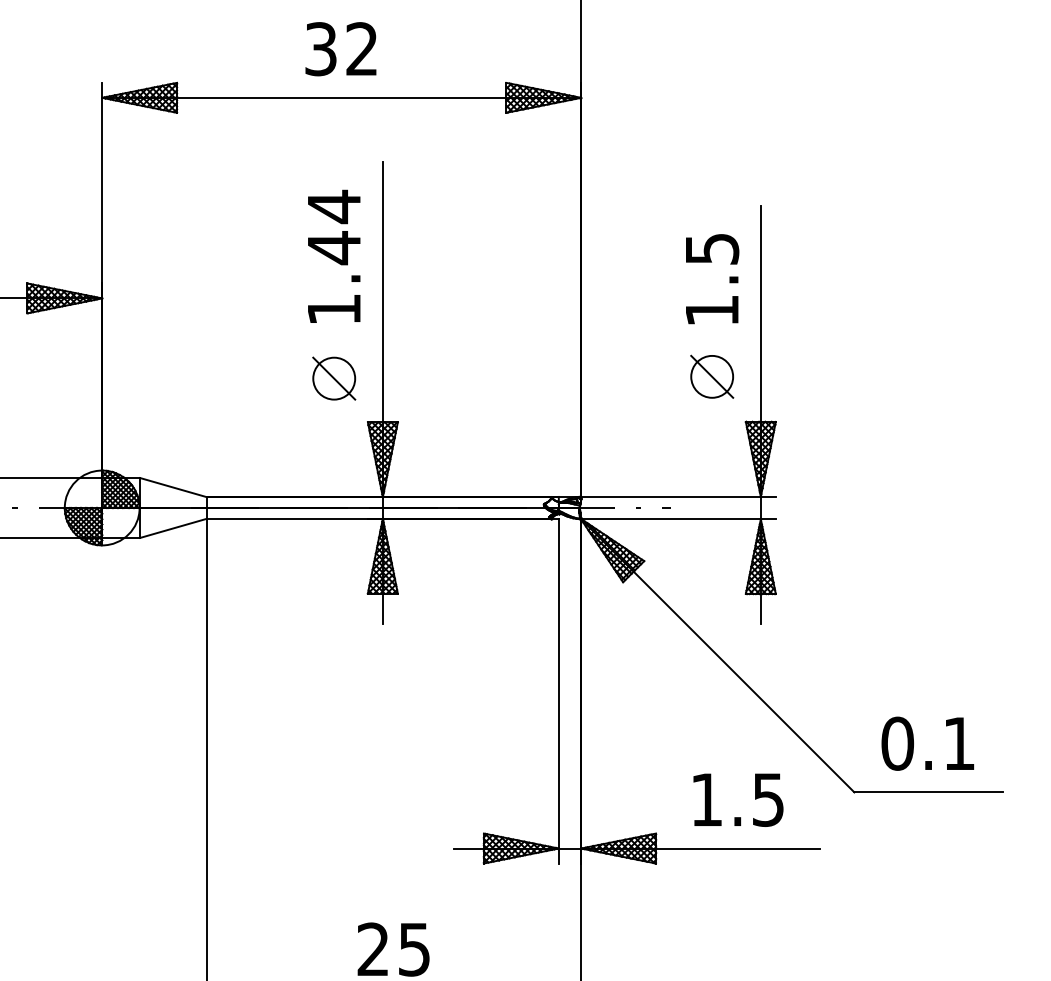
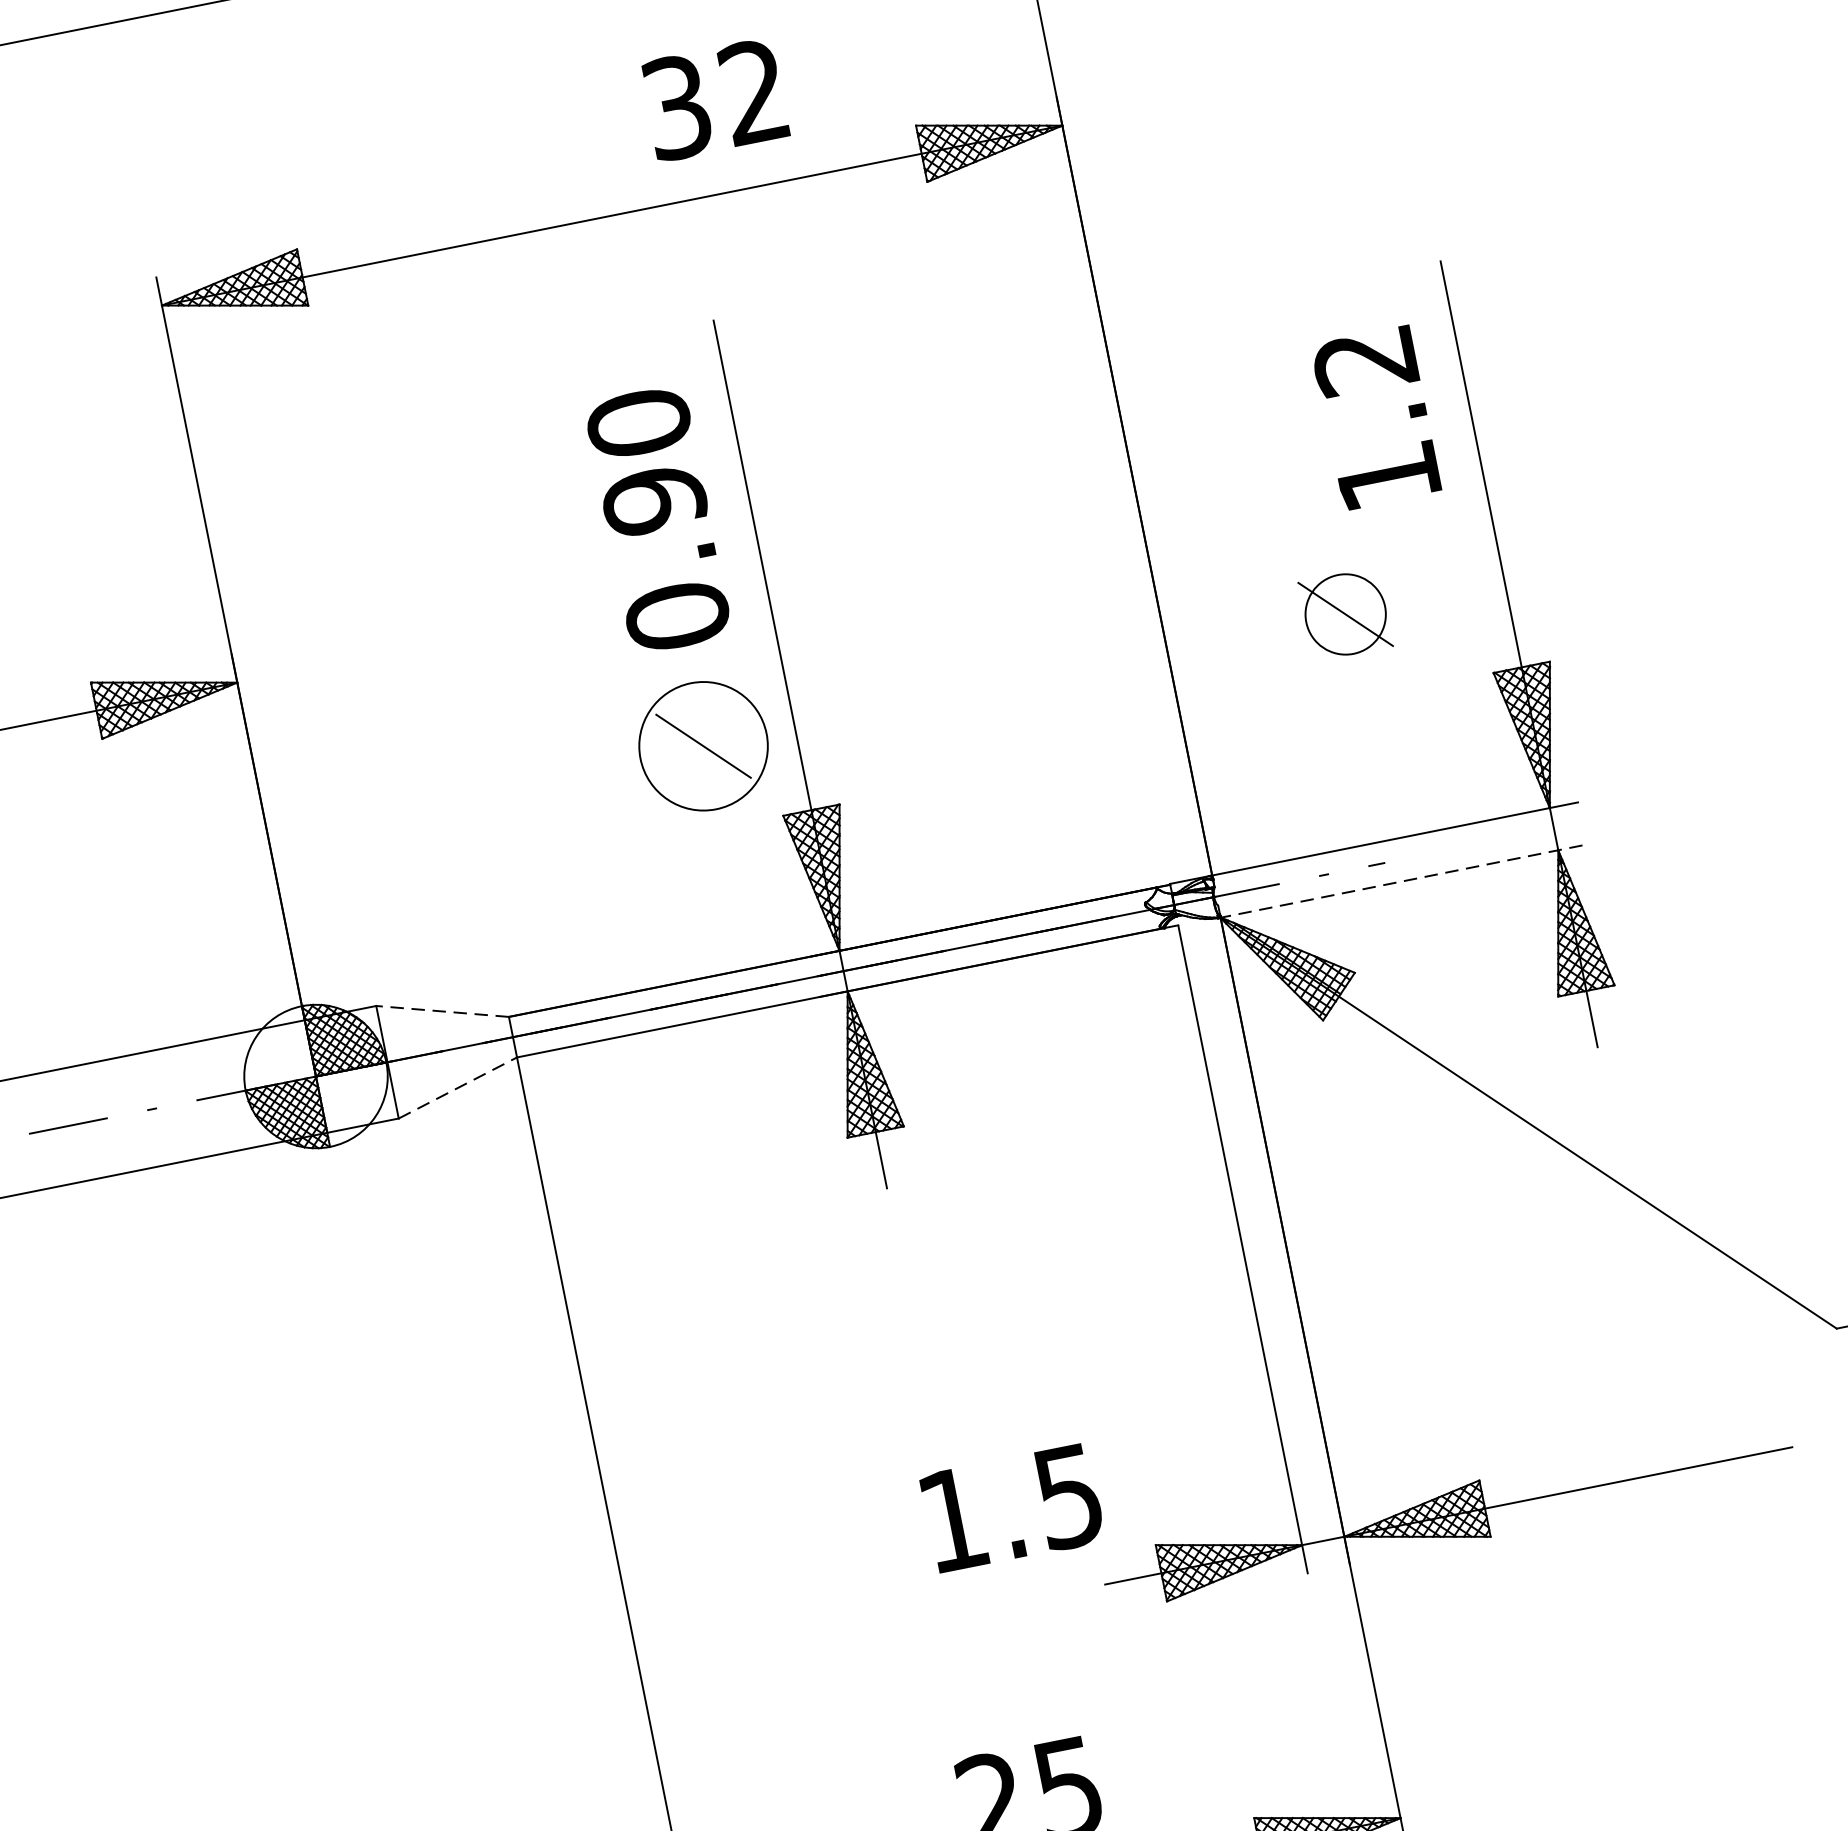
text: (340, 49) -> (713, 100), moved
text: (712, 249) -> (1366, 361), 1.5 -> 1.2
text: (334, 257) -> (658, 518), 1.44 -> 0.90
part: (712, 376) -> (1346, 613), moved
circle: (334, 378) -> (704, 745), size x1.6
line: (173, 487) -> (442, 1011), solid -> dashed
line: (678, 519) -> (1403, 881), solid -> dashed
line: (173, 528) -> (457, 1088), solid -> dashed
text: (738, 799) -> (1012, 1507), moved

